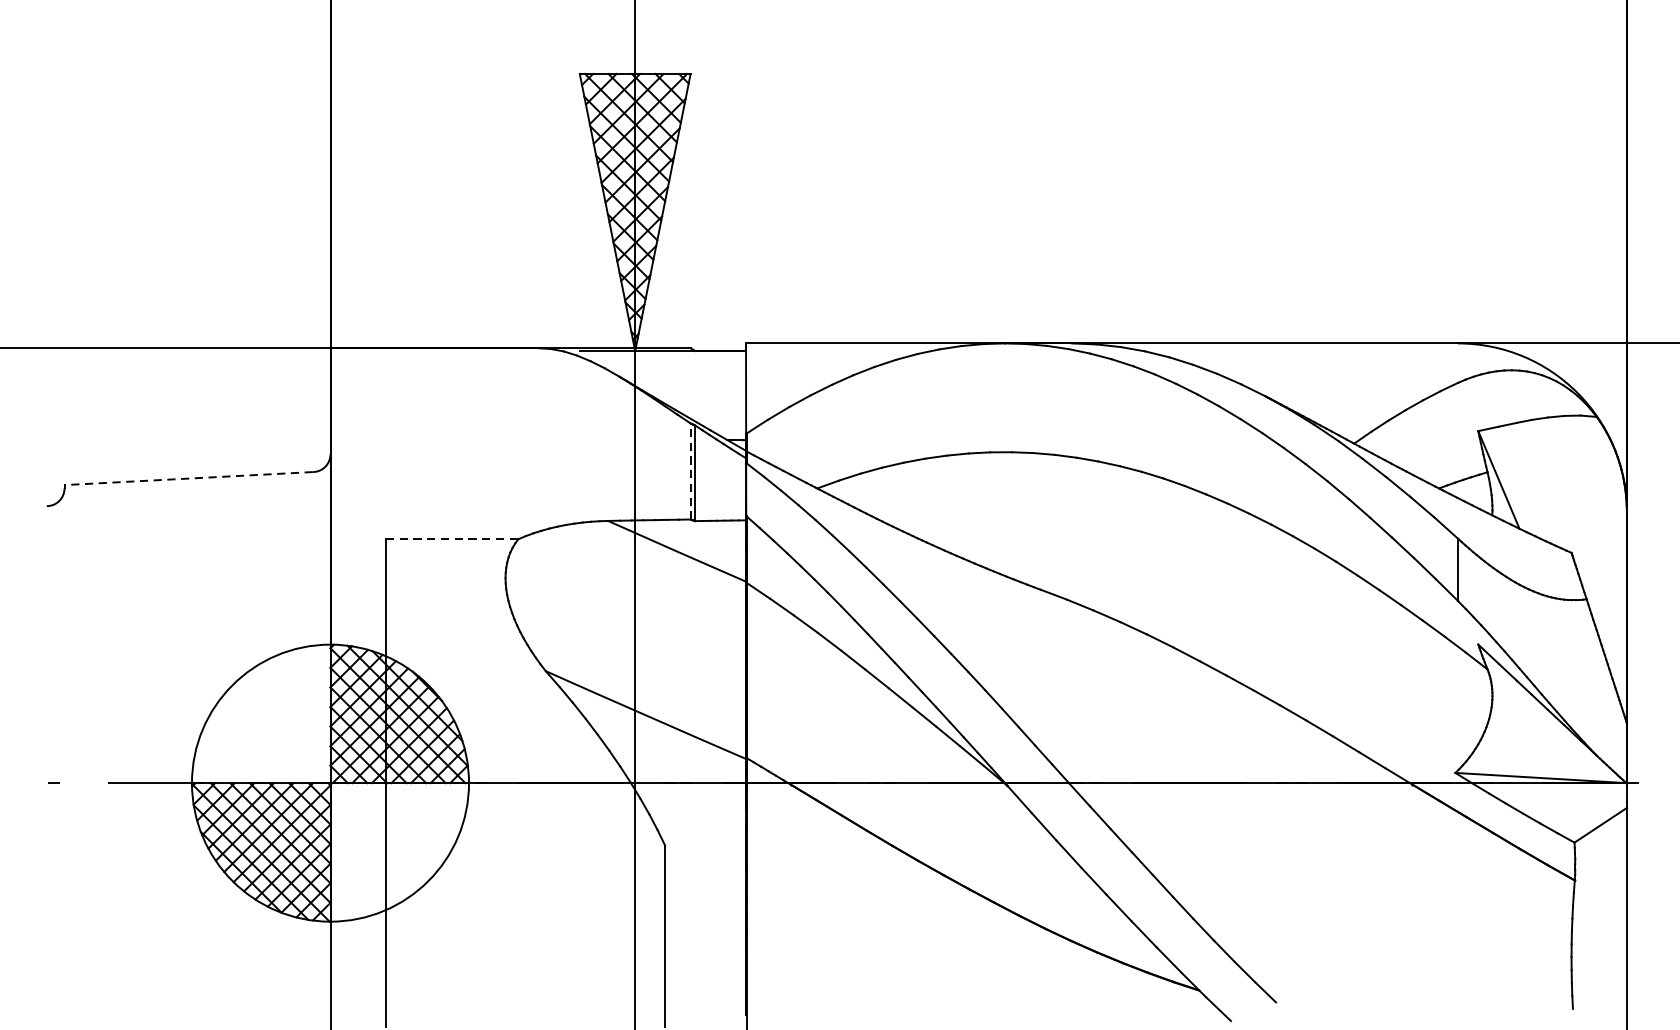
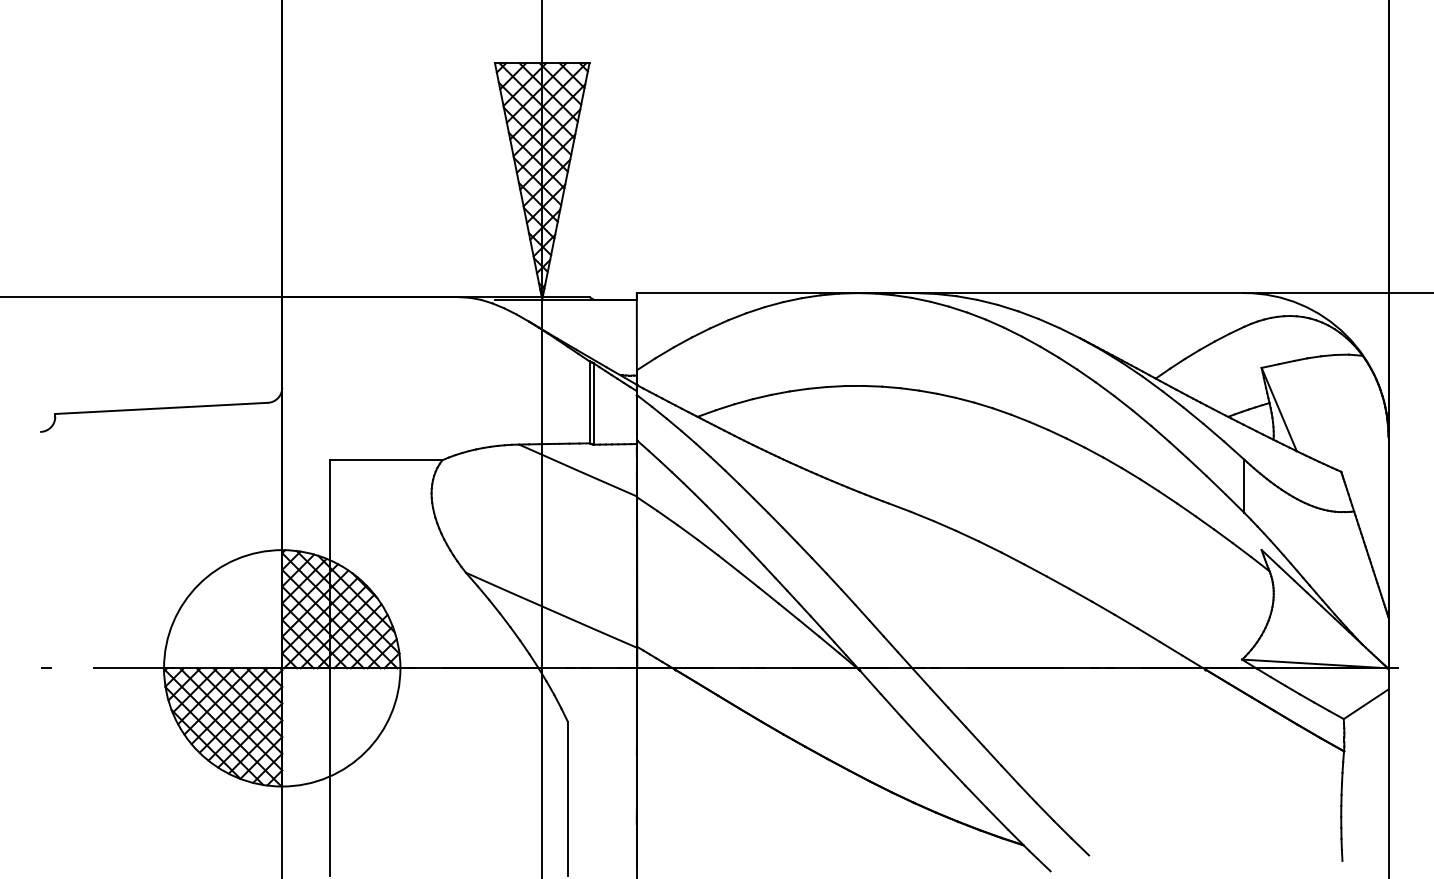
line: (690, 471) -> (589, 402), dashed -> solid
line: (187, 478) -> (160, 408), dashed -> solid
line: (452, 539) -> (386, 460), dashed -> solid

